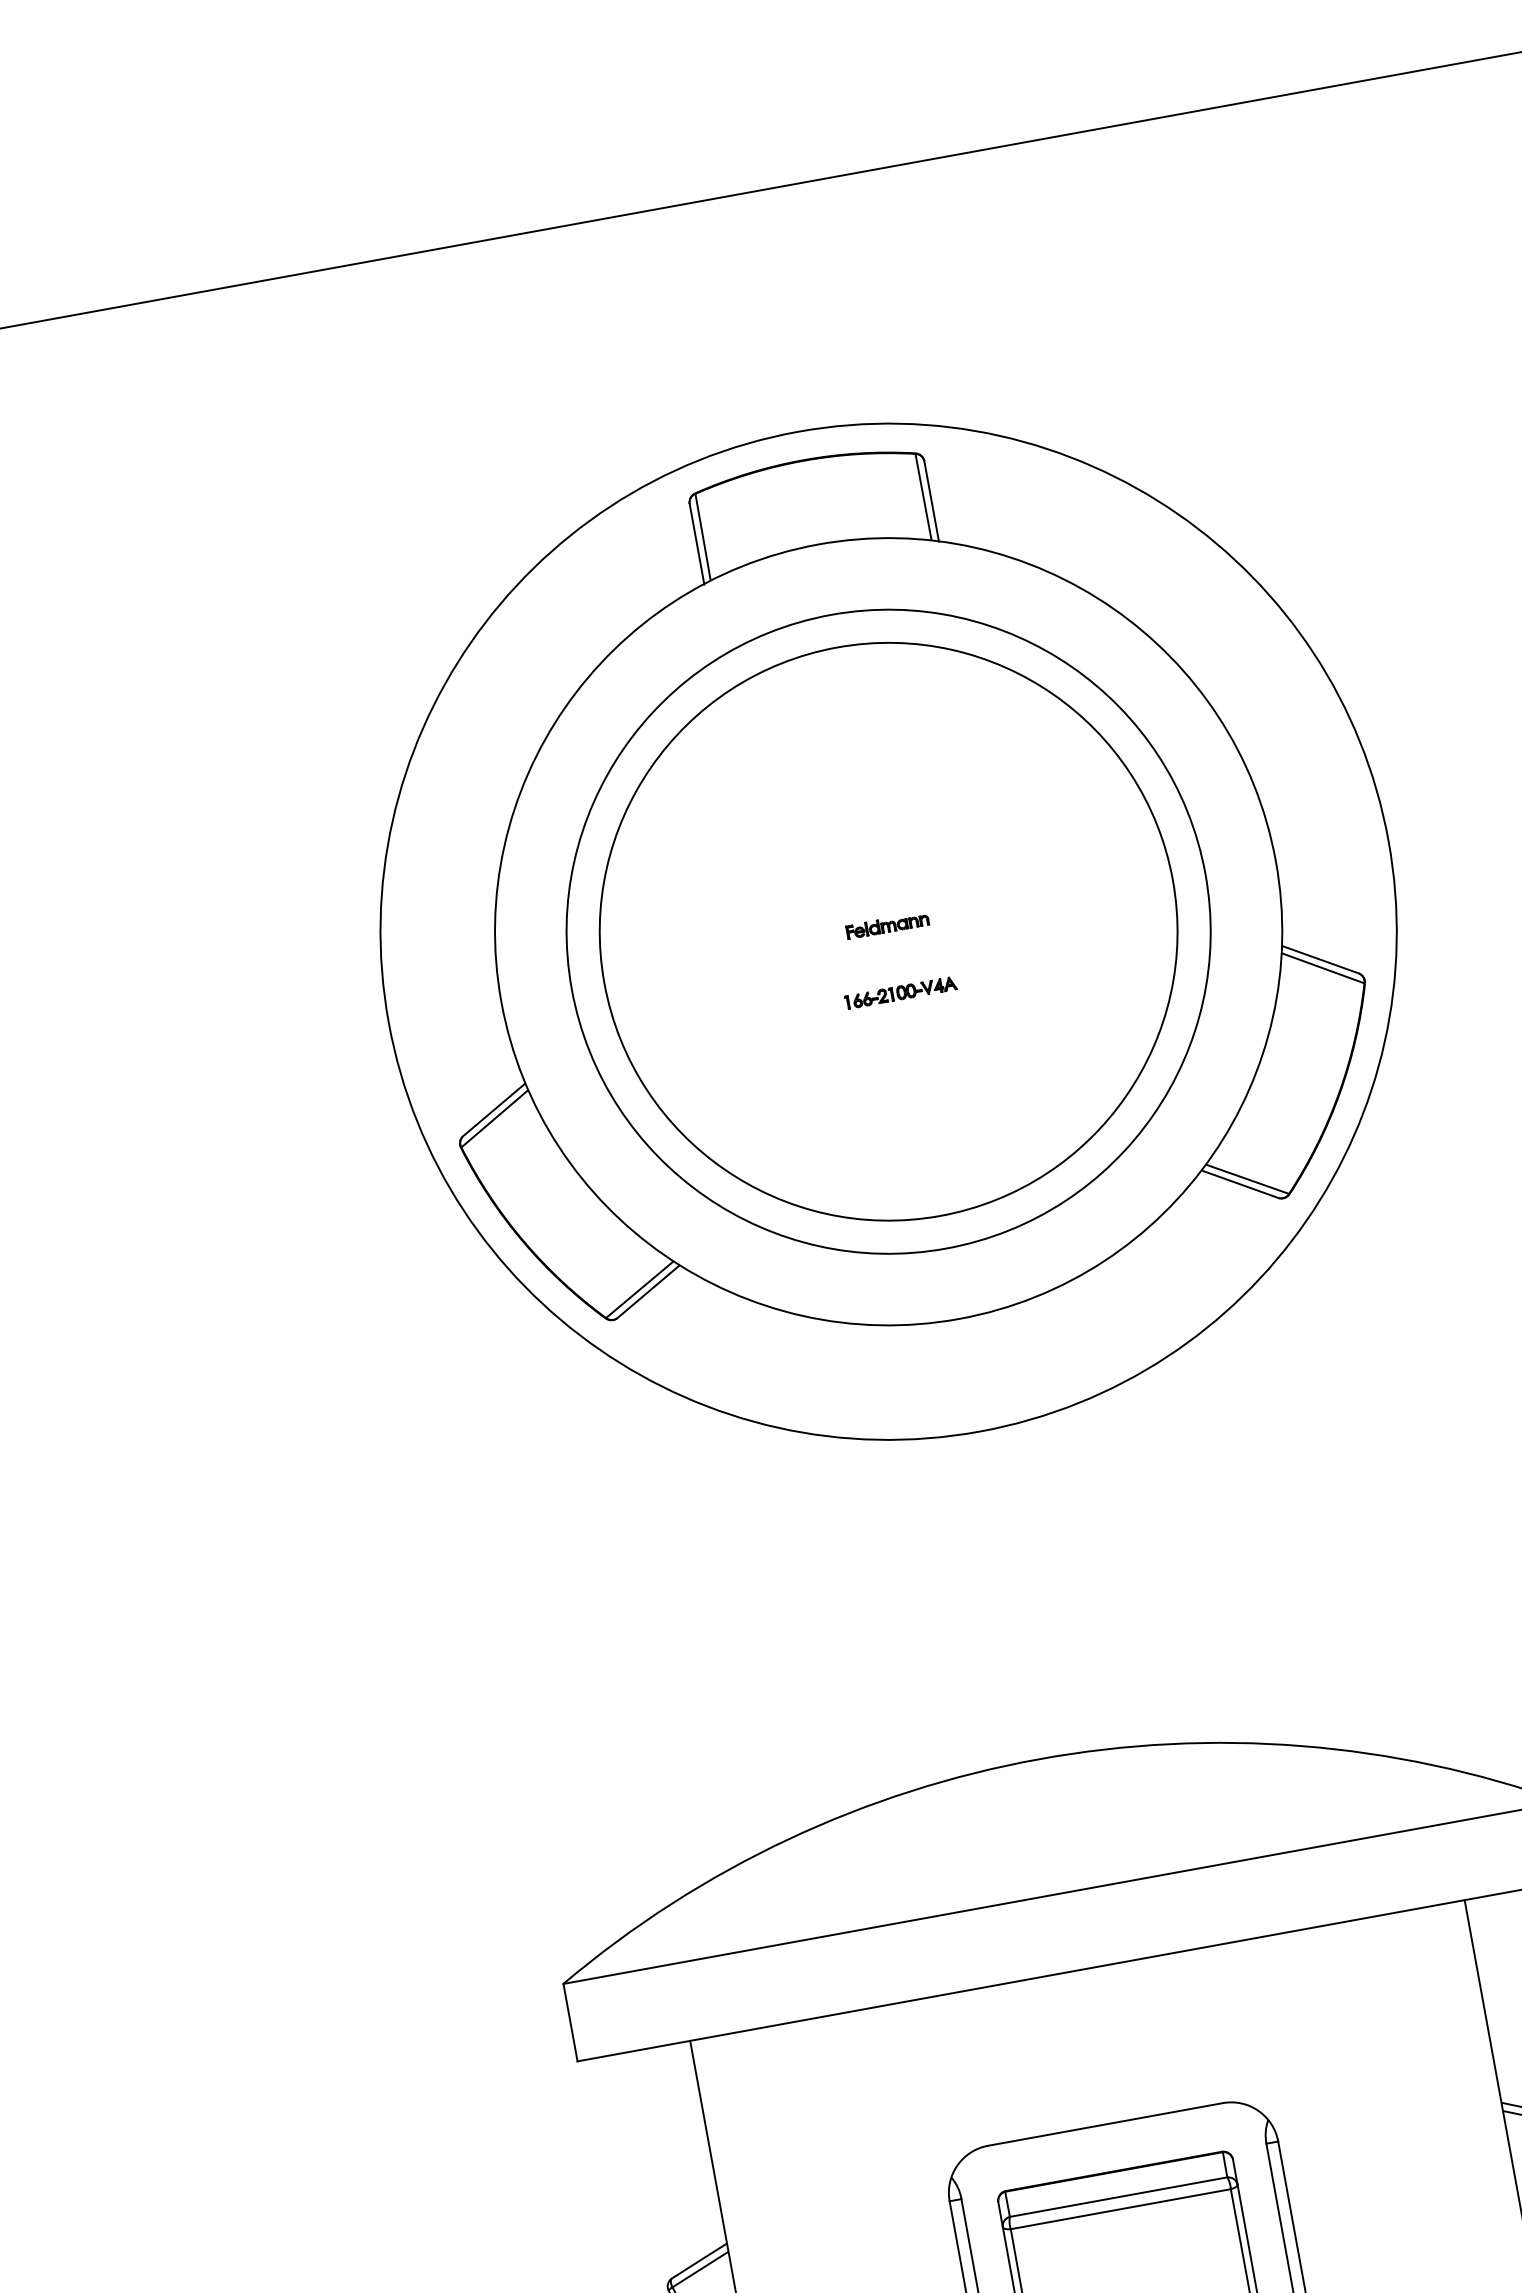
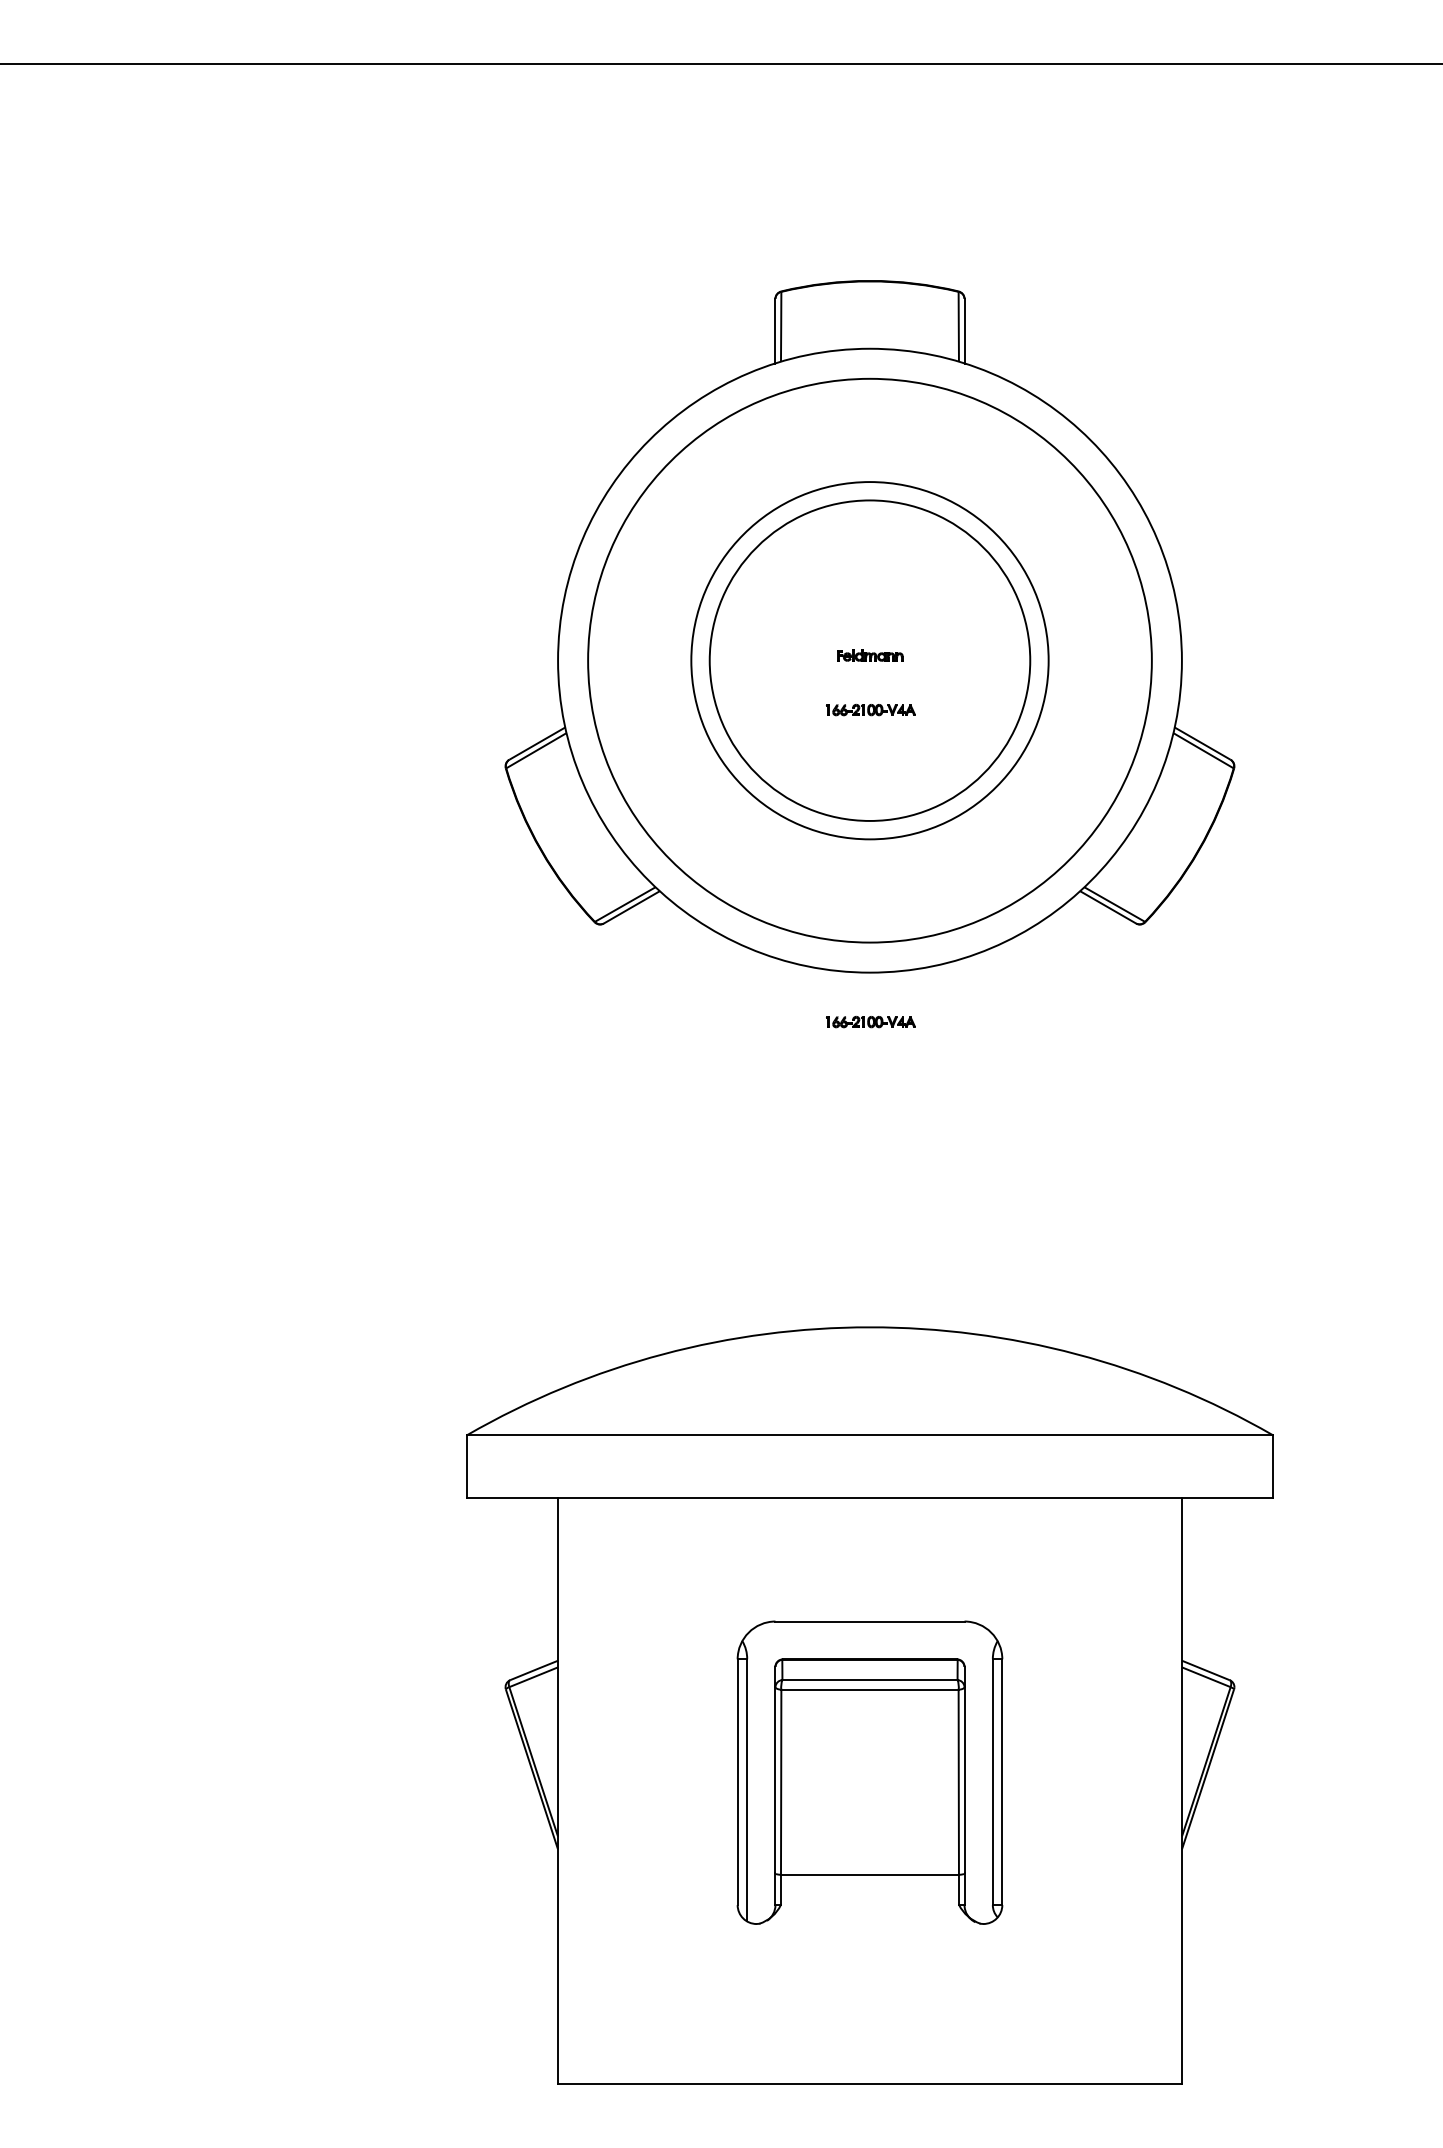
circle: (887, 931) -> (869, 660), size x0.7
circle: (887, 931) -> (869, 660), size x0.7
circle: (887, 931) -> (869, 660), size x0.7
part: (970, 1379) -> (870, 1021), added

